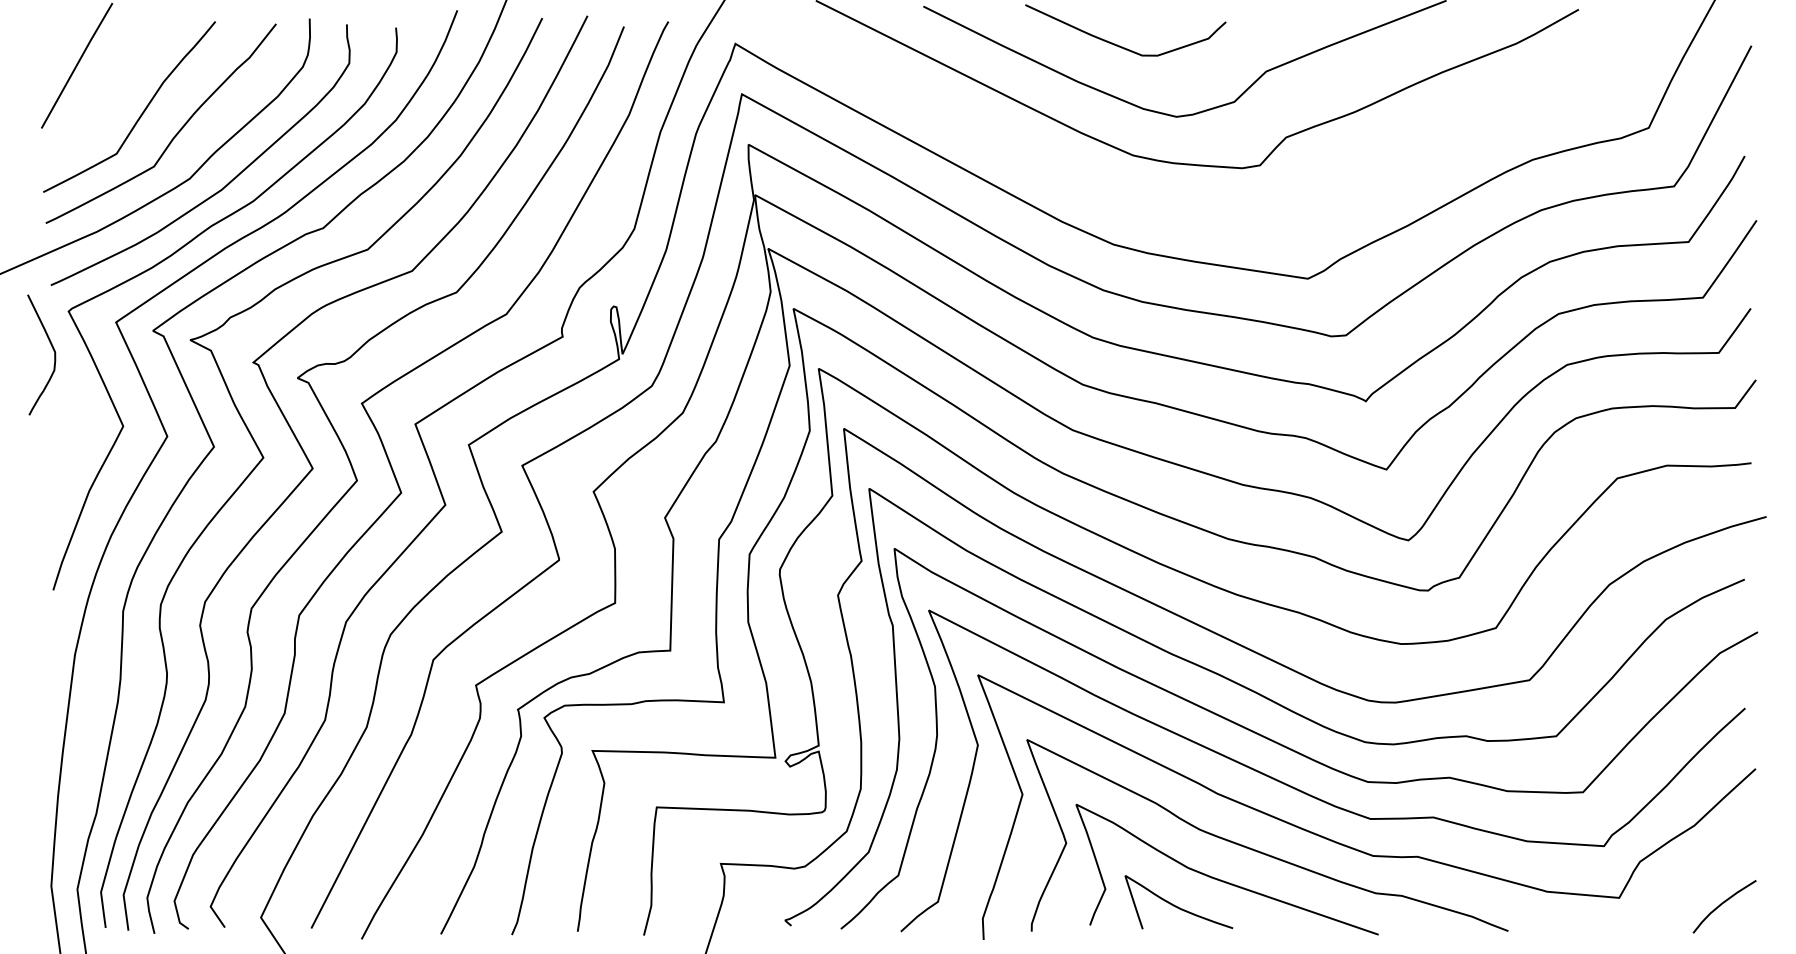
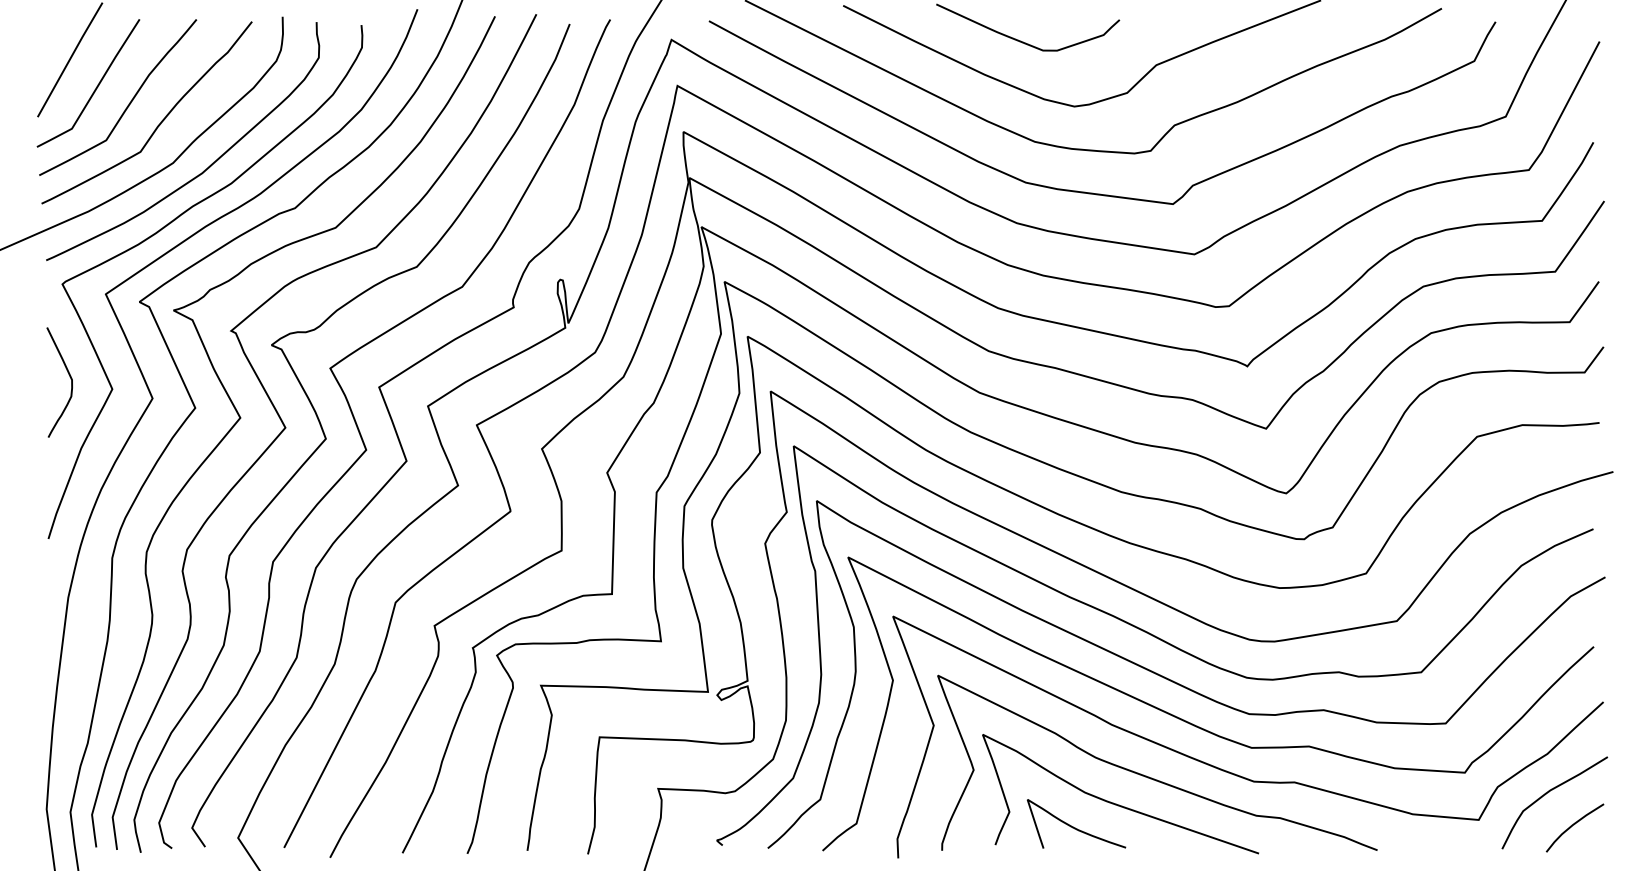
line: (105, 95) -> (96, 87), added
curve: (1192, 210) -> (1088, 192), added
curve: (52, 349) -> (69, 377), moved
curve: (1694, 869) -> (1547, 794), added

